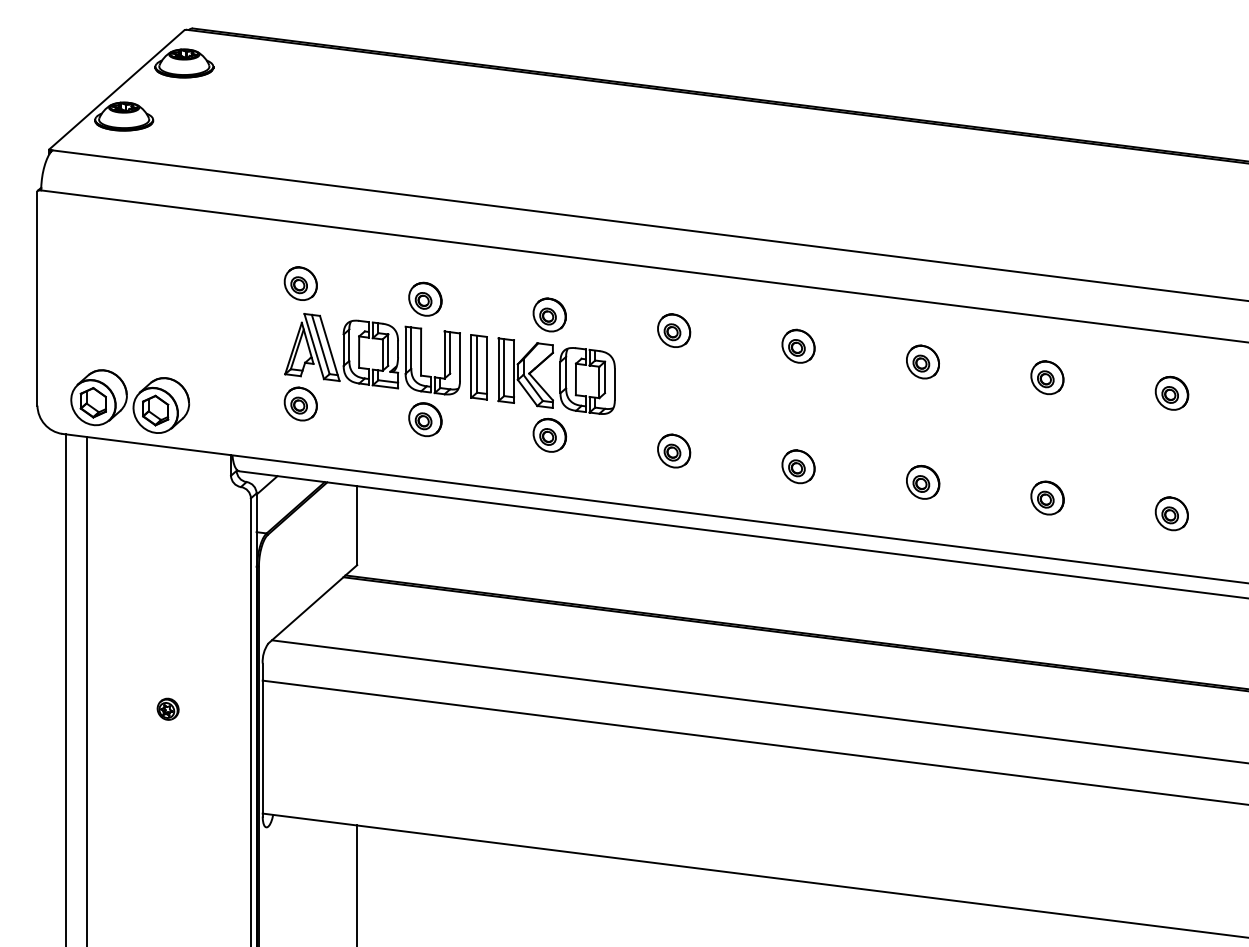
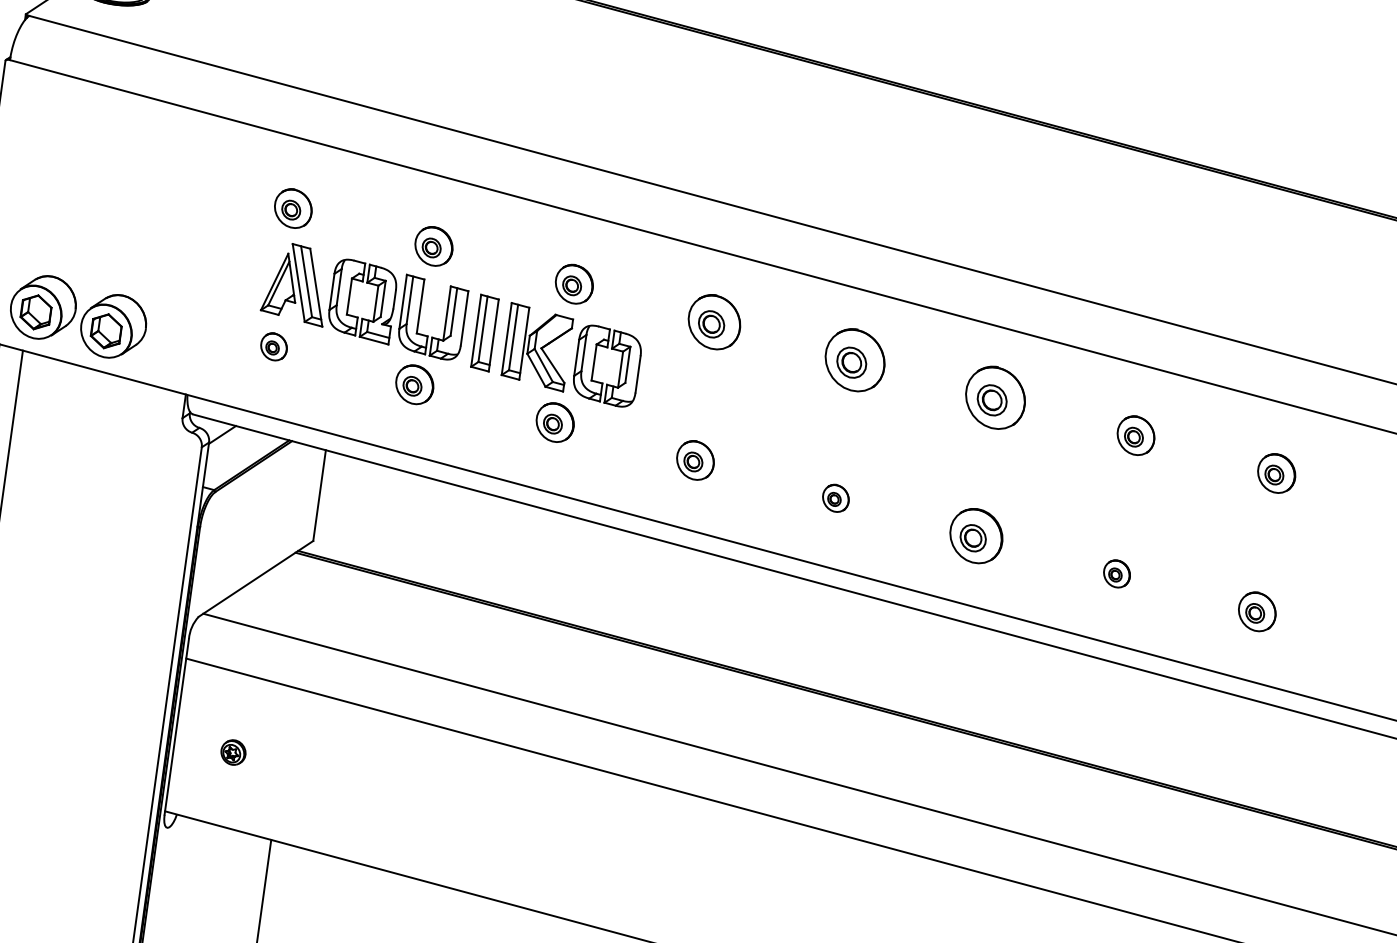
part: (674, 330) -> (715, 321), size x1.4
part: (798, 345) -> (855, 358), size x1.6
part: (922, 361) -> (995, 397), size x1.6
part: (300, 403) -> (273, 346), size x0.7
part: (798, 466) -> (835, 497), size x0.7
part: (923, 482) -> (976, 536), size x1.4
part: (1047, 497) -> (1117, 573), size x0.7
part: (167, 708) -> (232, 751), moved

